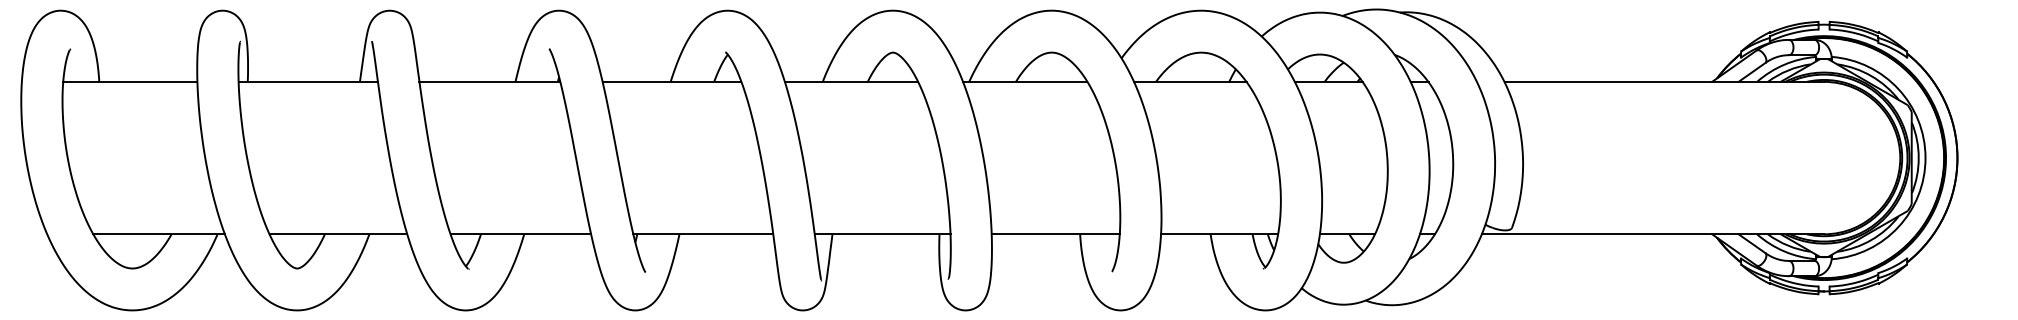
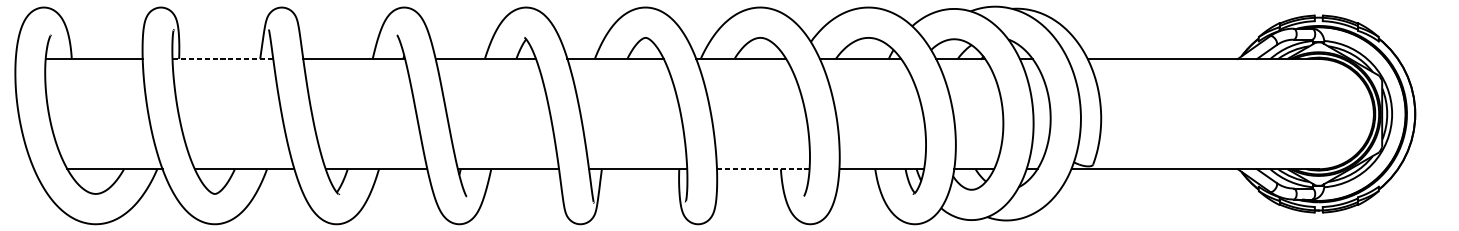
line: (308, 81) -> (223, 58), solid -> dashed
line: (1056, 234) -> (763, 169), solid -> dashed

